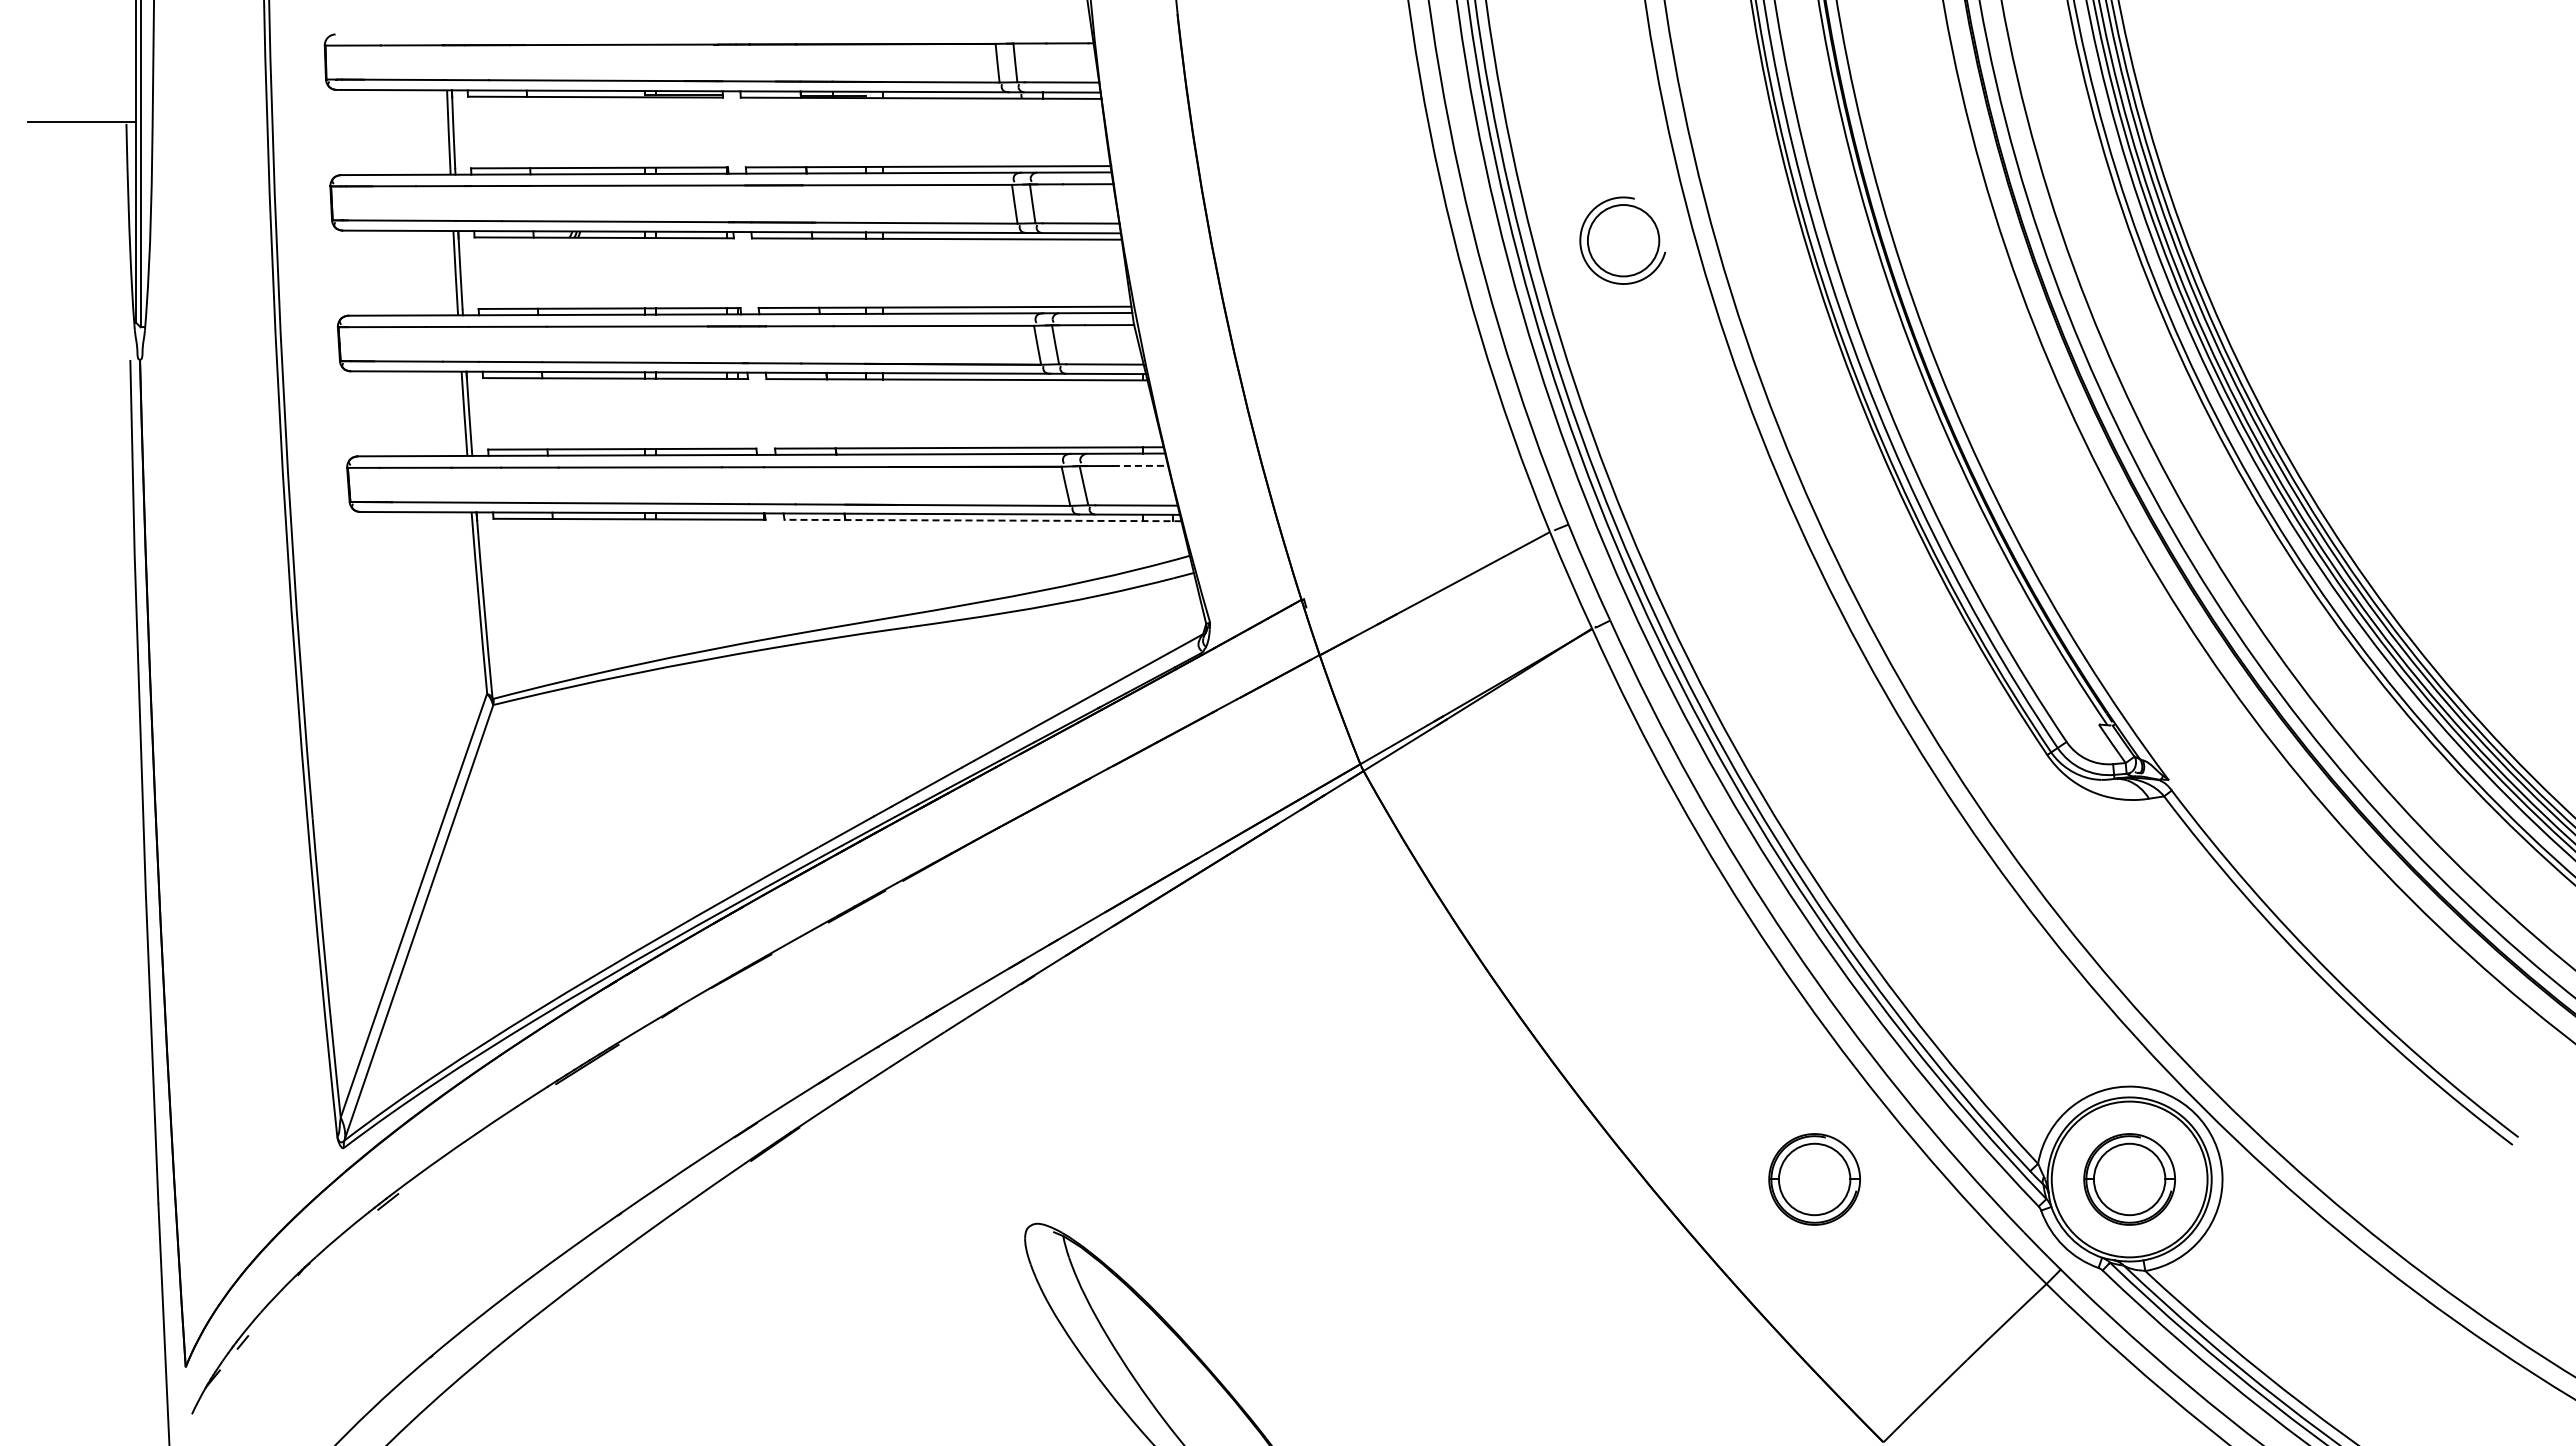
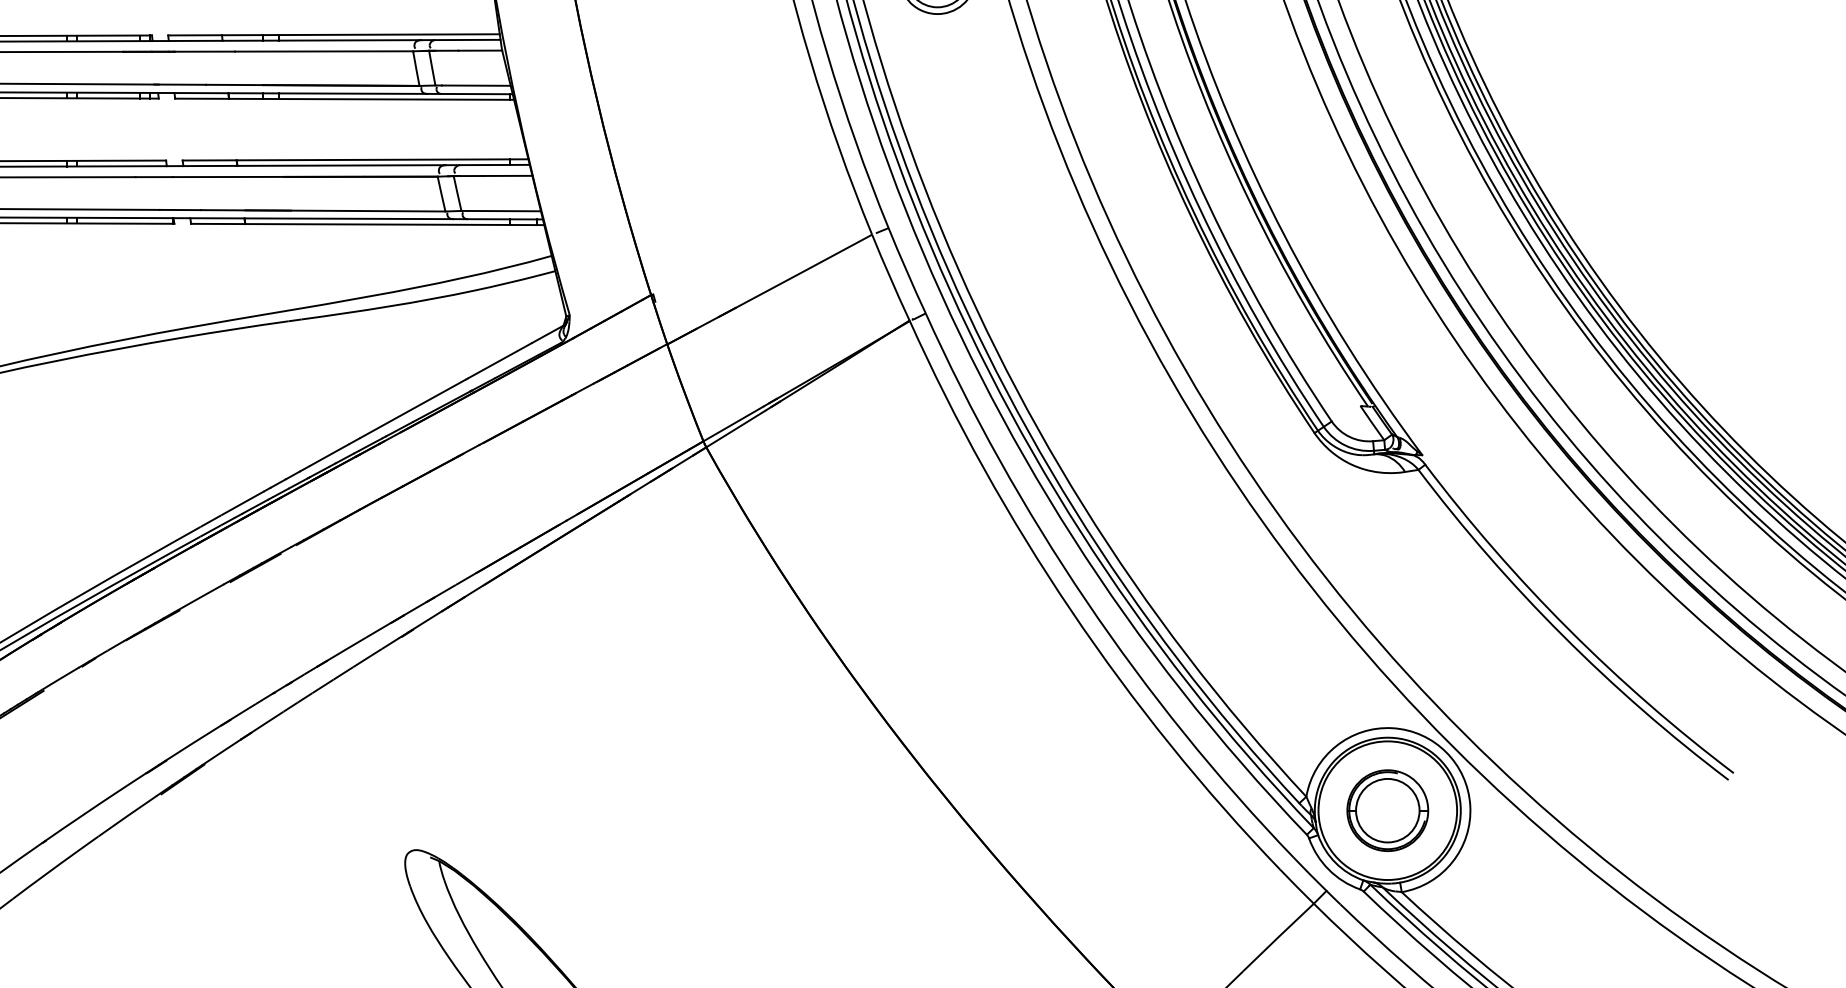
line: (1140, 465) -> (507, 175), dashed -> solid
line: (982, 520) -> (367, 224), dashed -> solid
part: (1814, 1179) -> (1107, 810), removed

